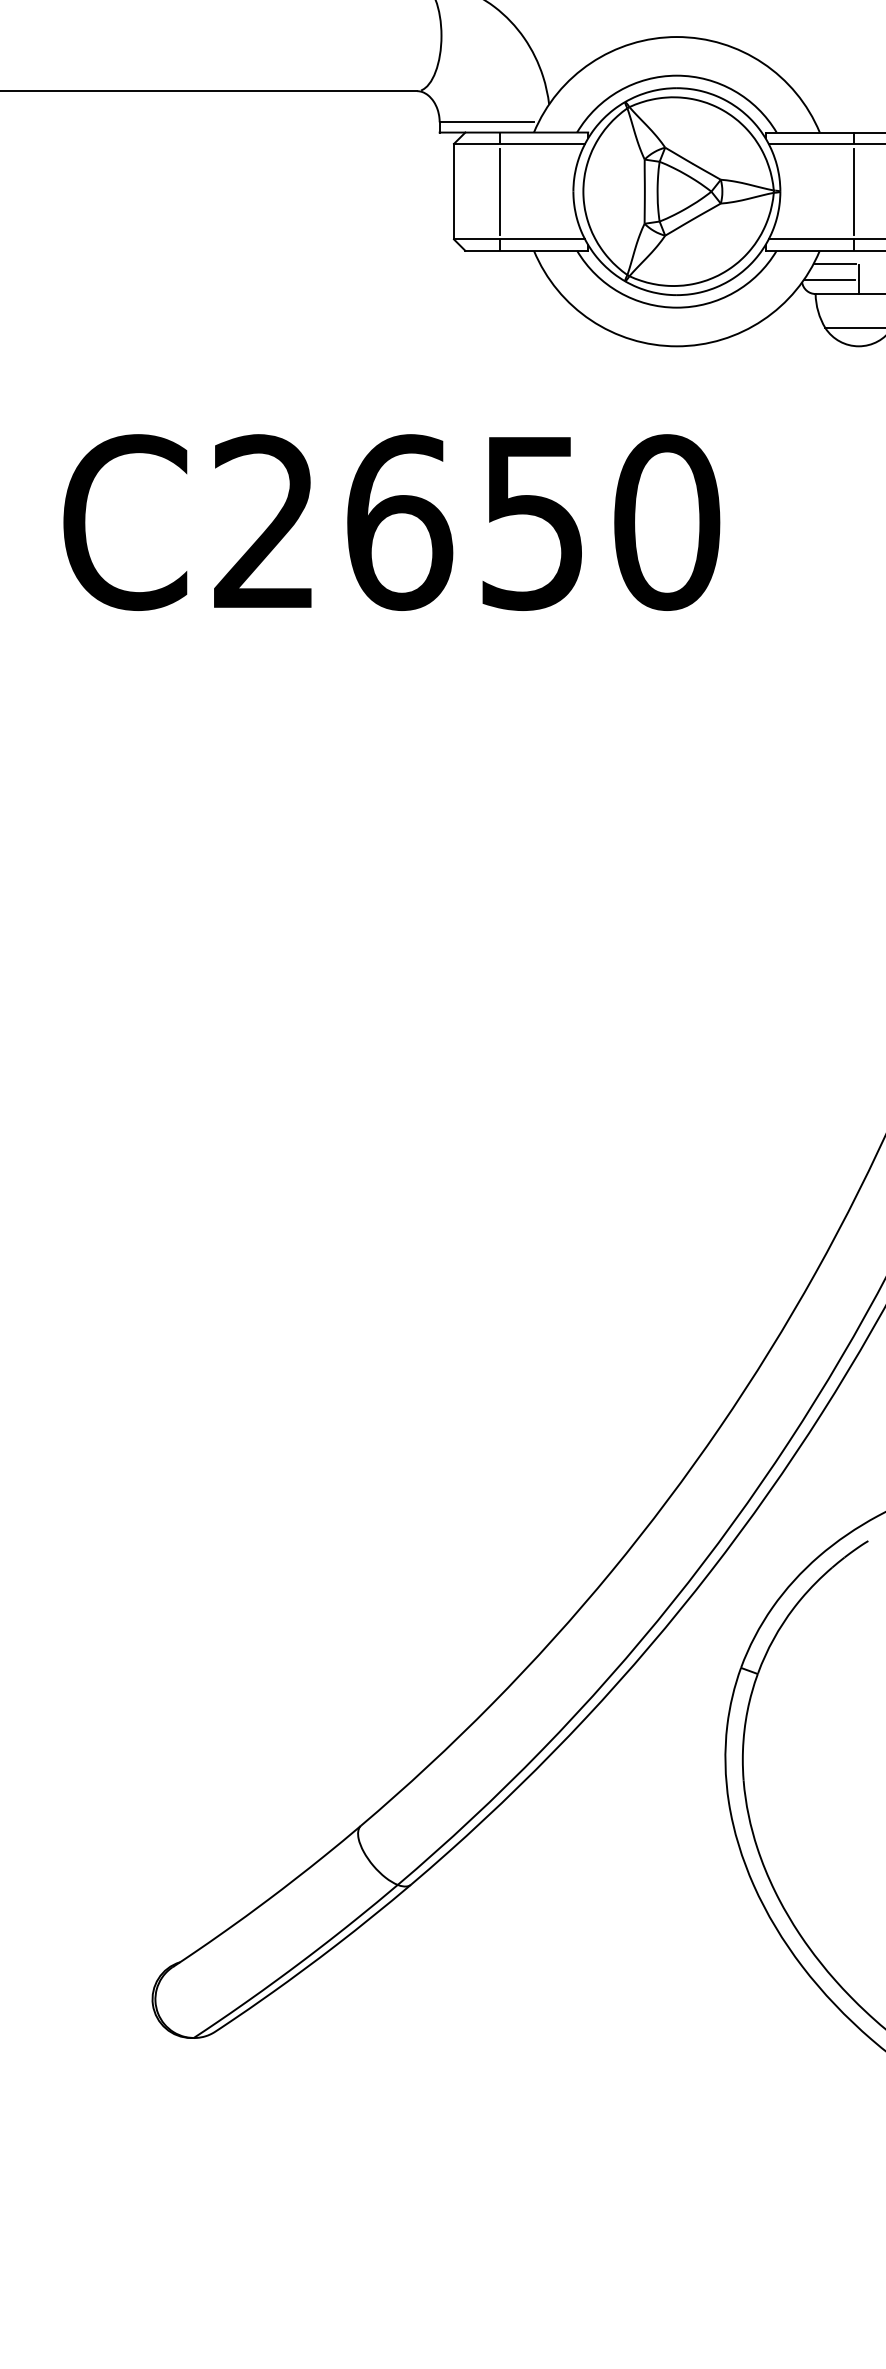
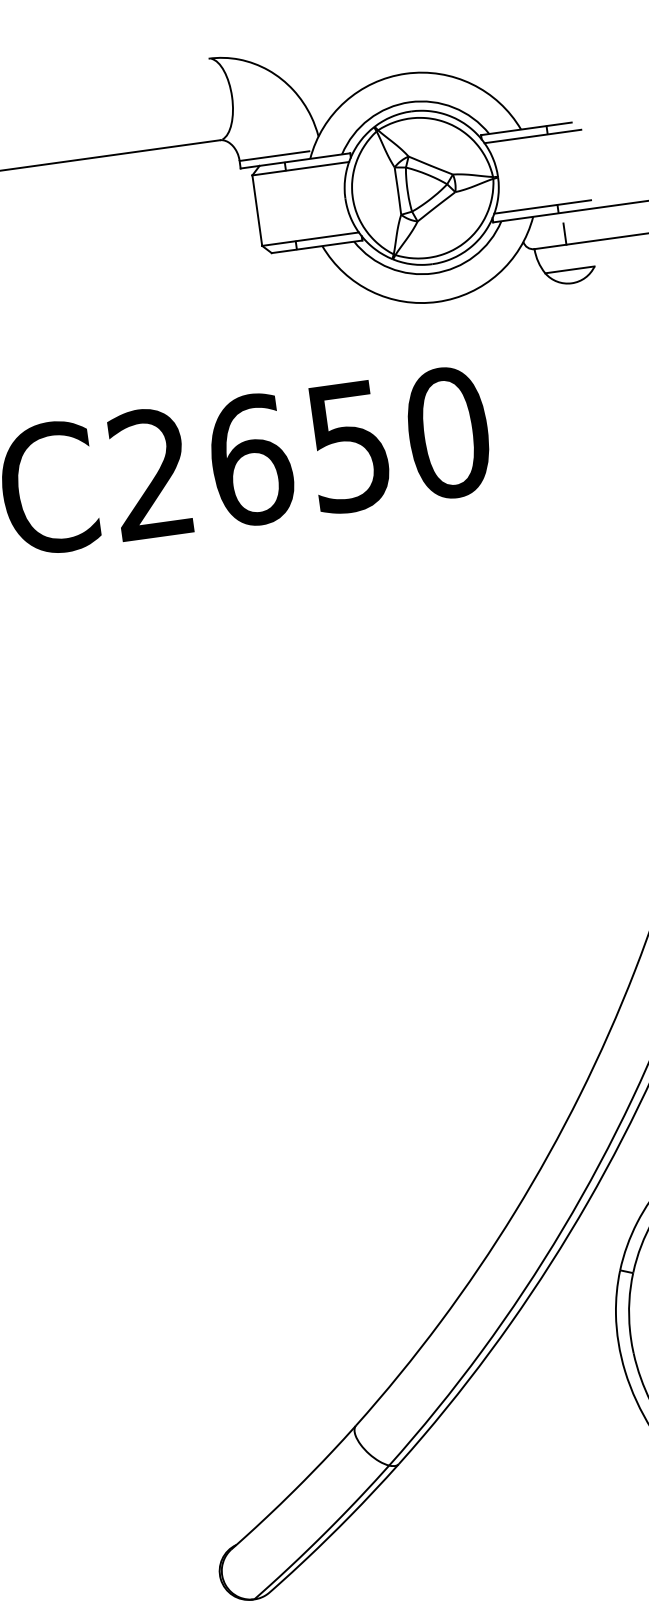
line: (499, 191) -> (290, 205), removed
line: (854, 191) -> (552, 169), removed
line: (835, 264) -> (546, 225), removed
line: (829, 280) -> (543, 237), removed

